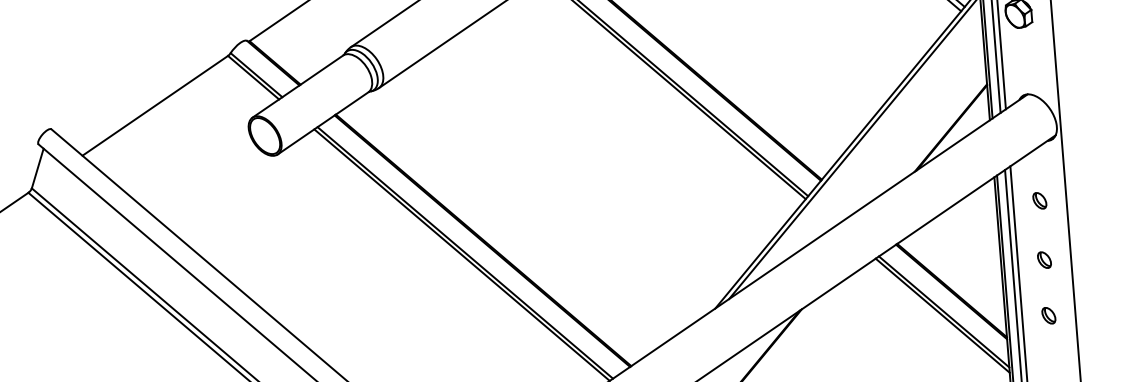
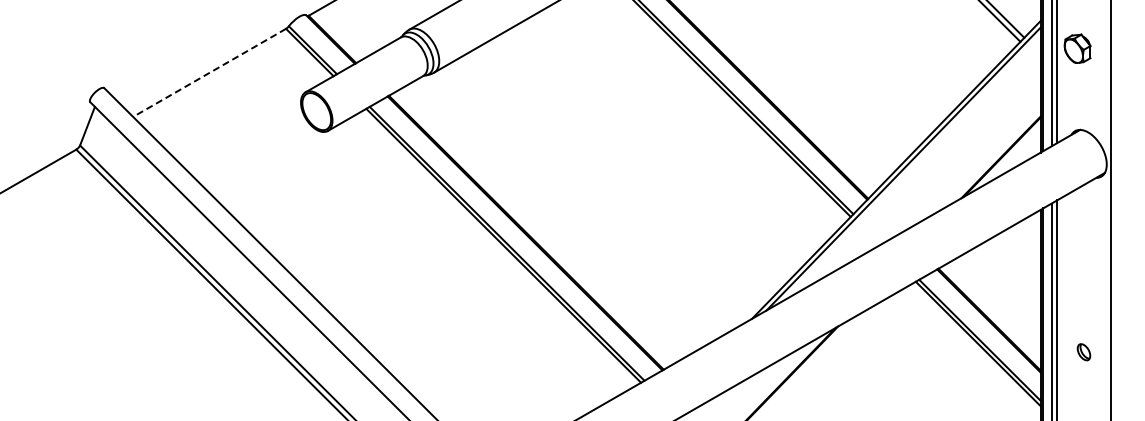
line: (155, 106) -> (209, 73), solid -> dashed
part: (1039, 200) -> (1083, 236), removed
part: (1044, 260) -> (1083, 296), removed

